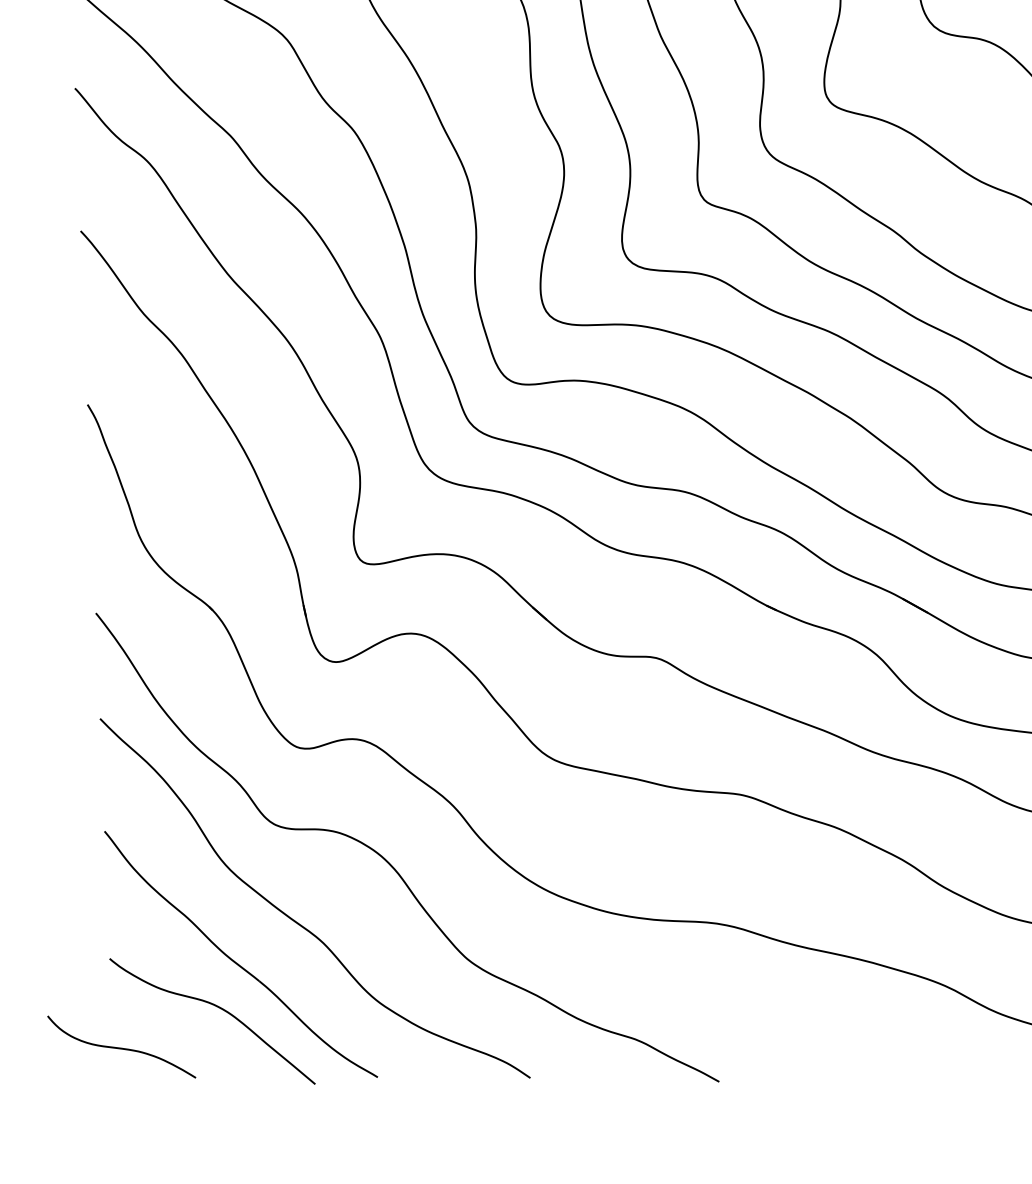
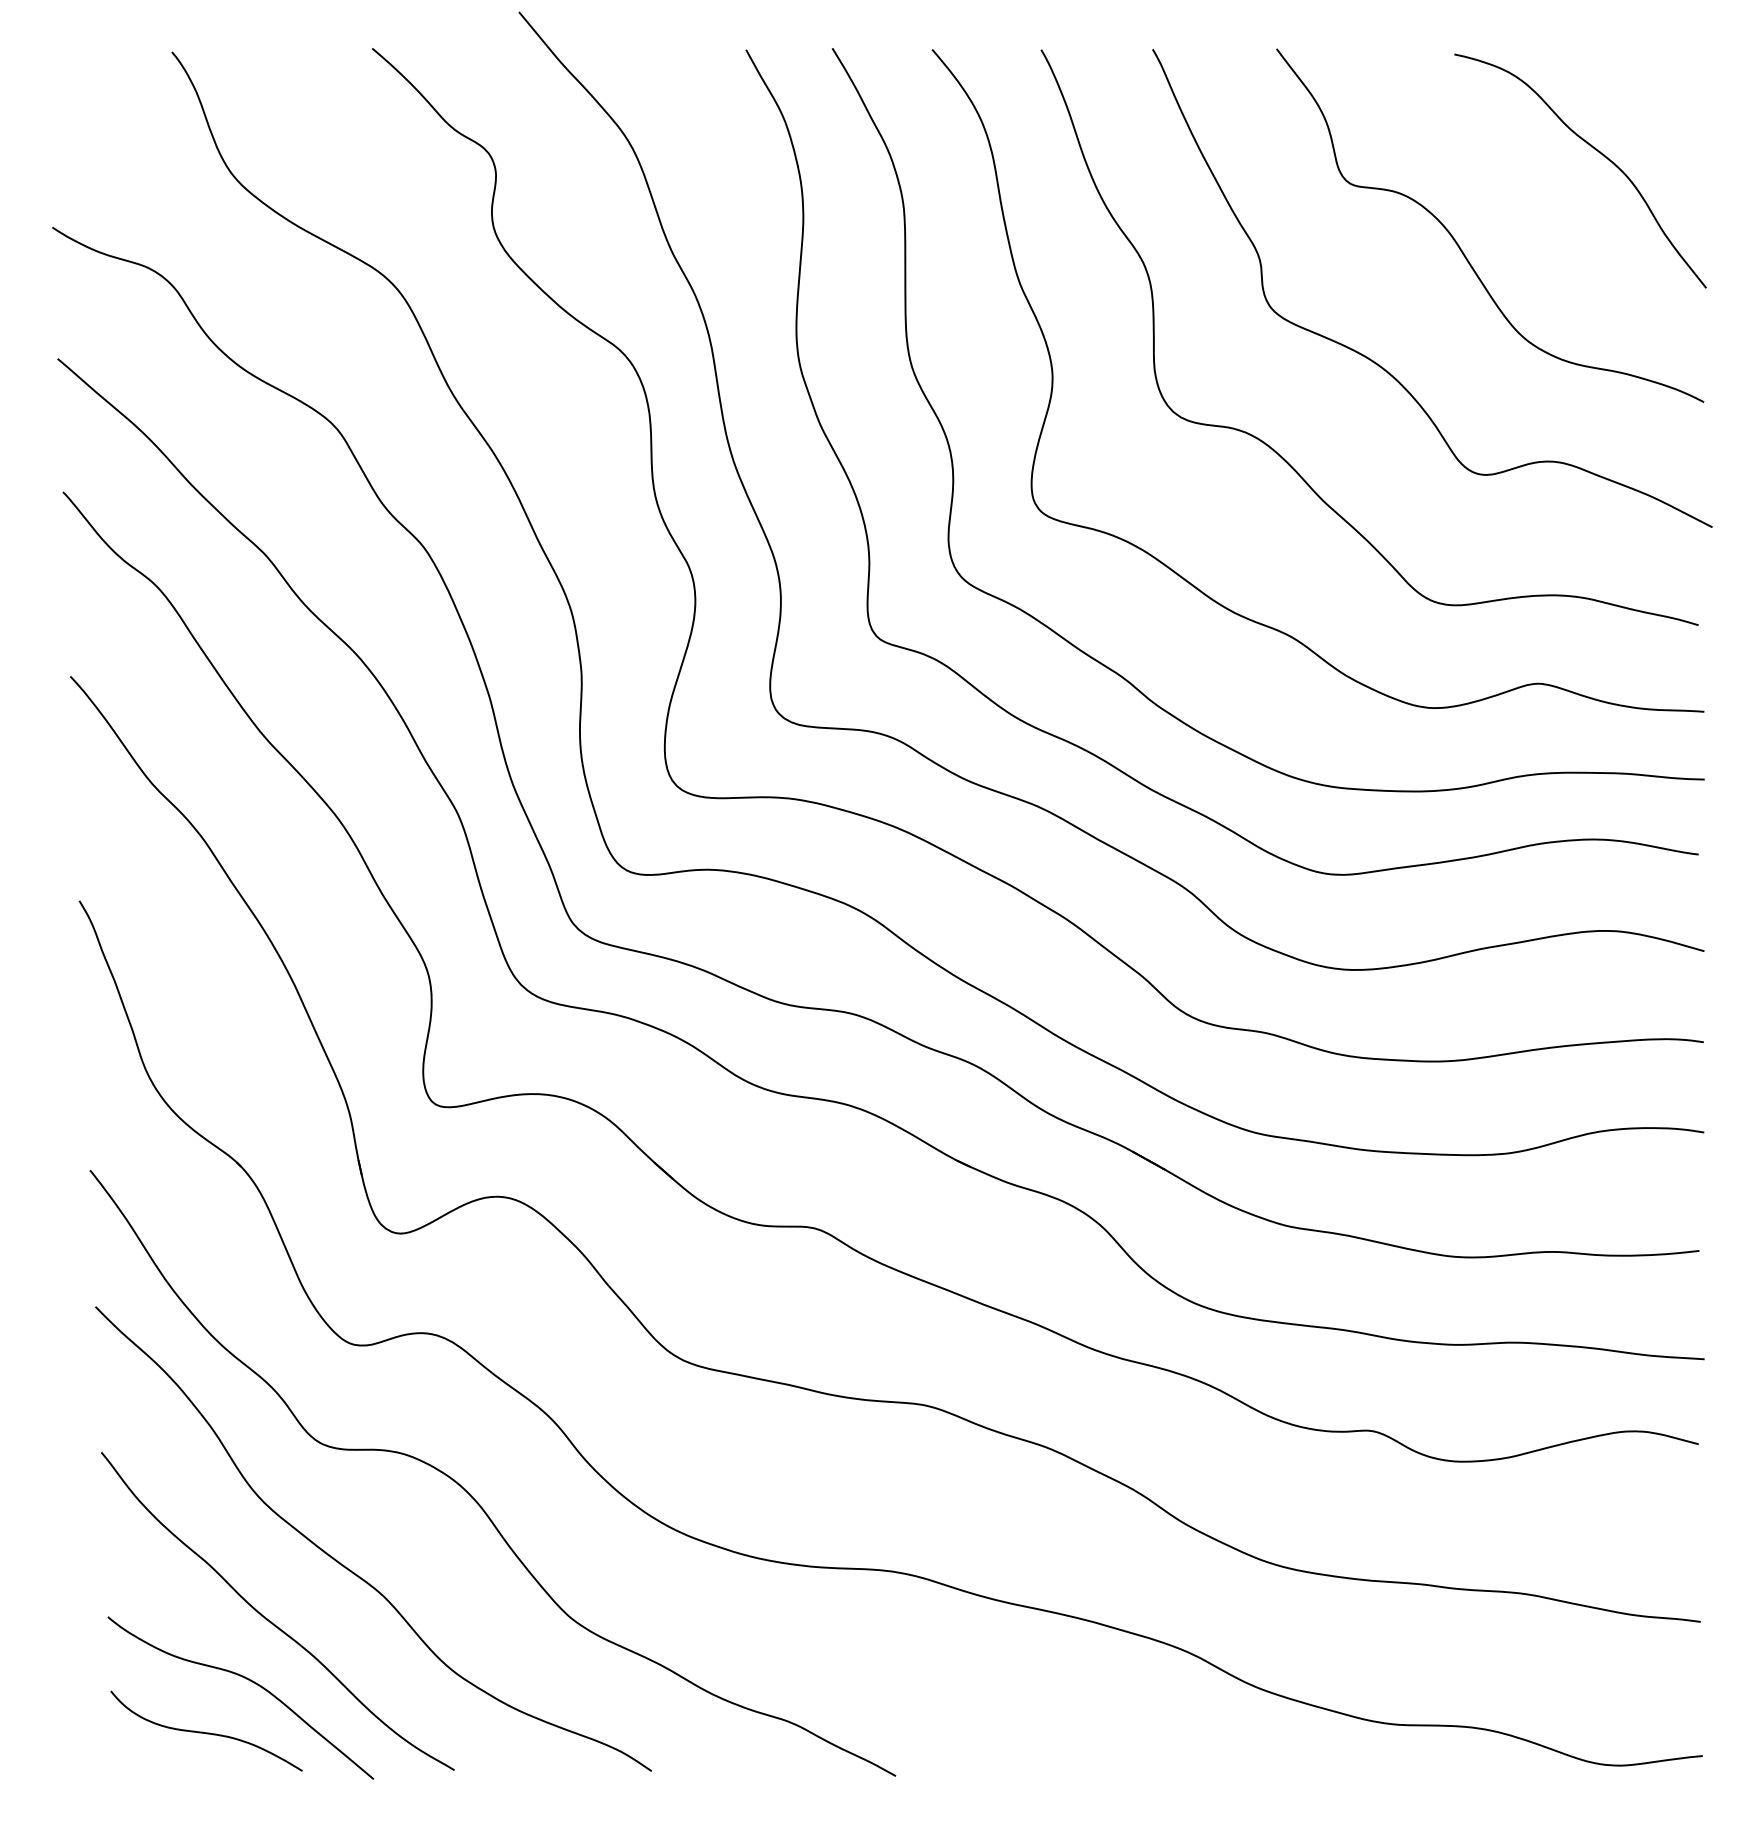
curve: (121, 1048) -> (206, 1732), moved

